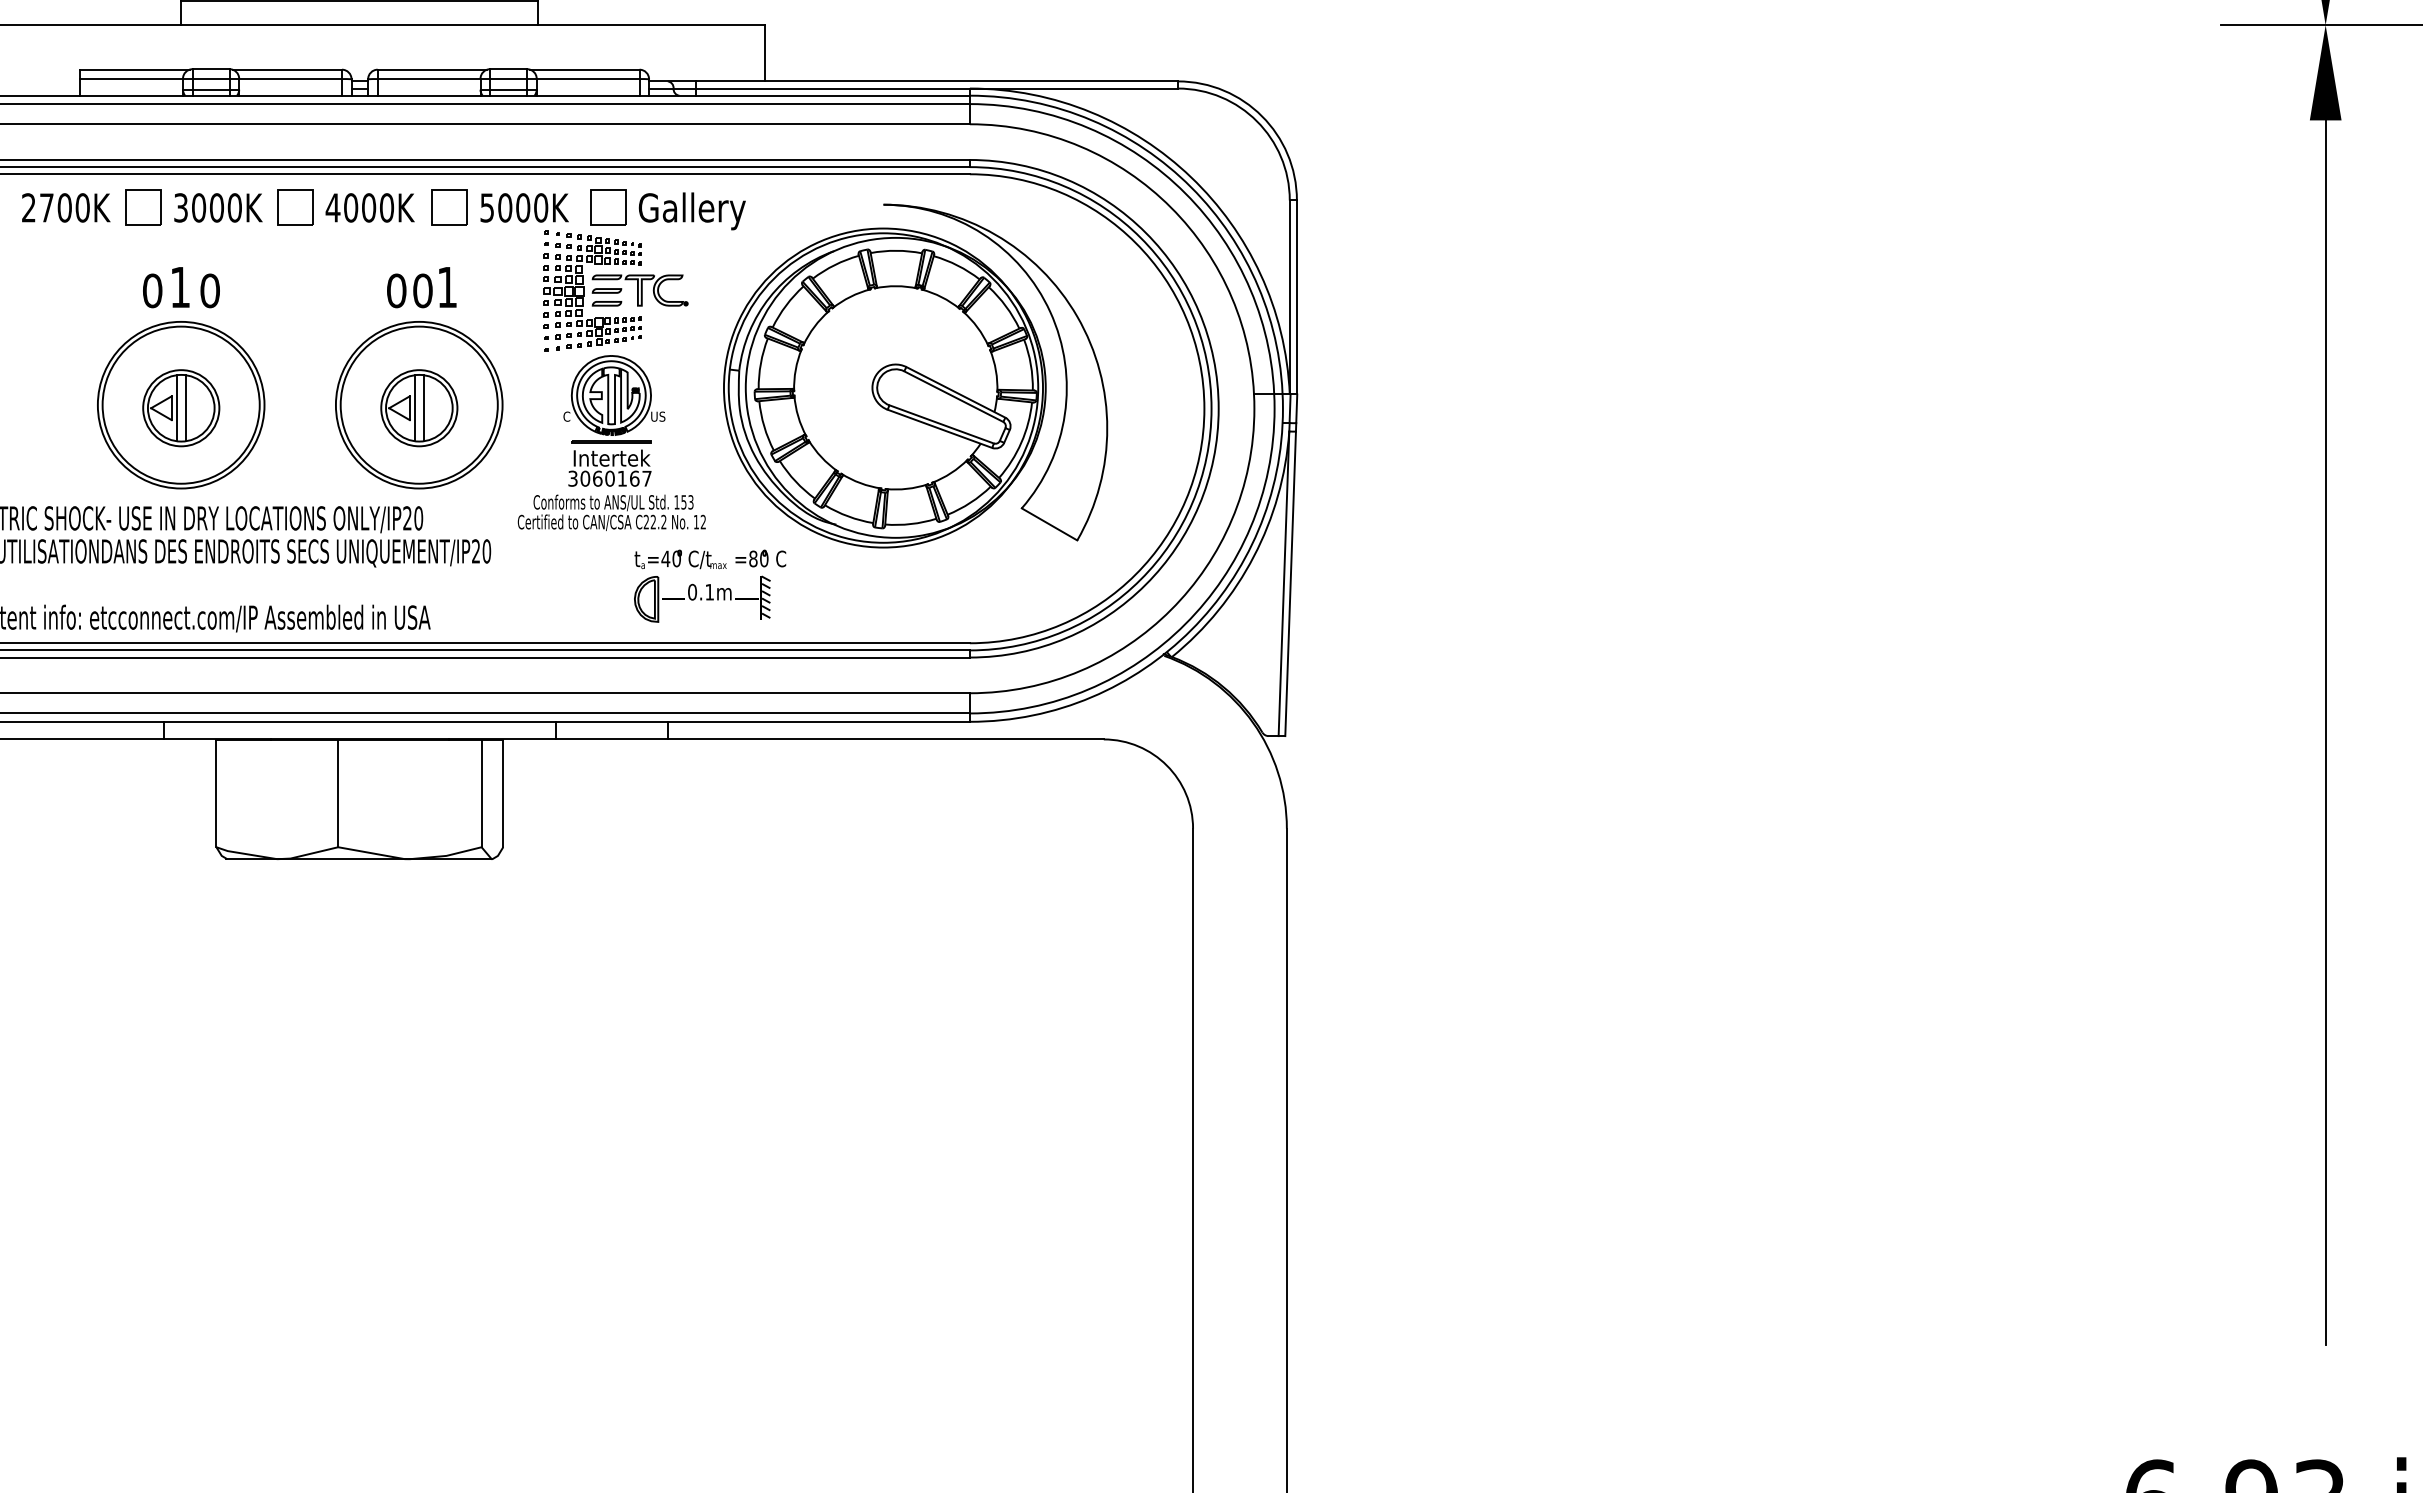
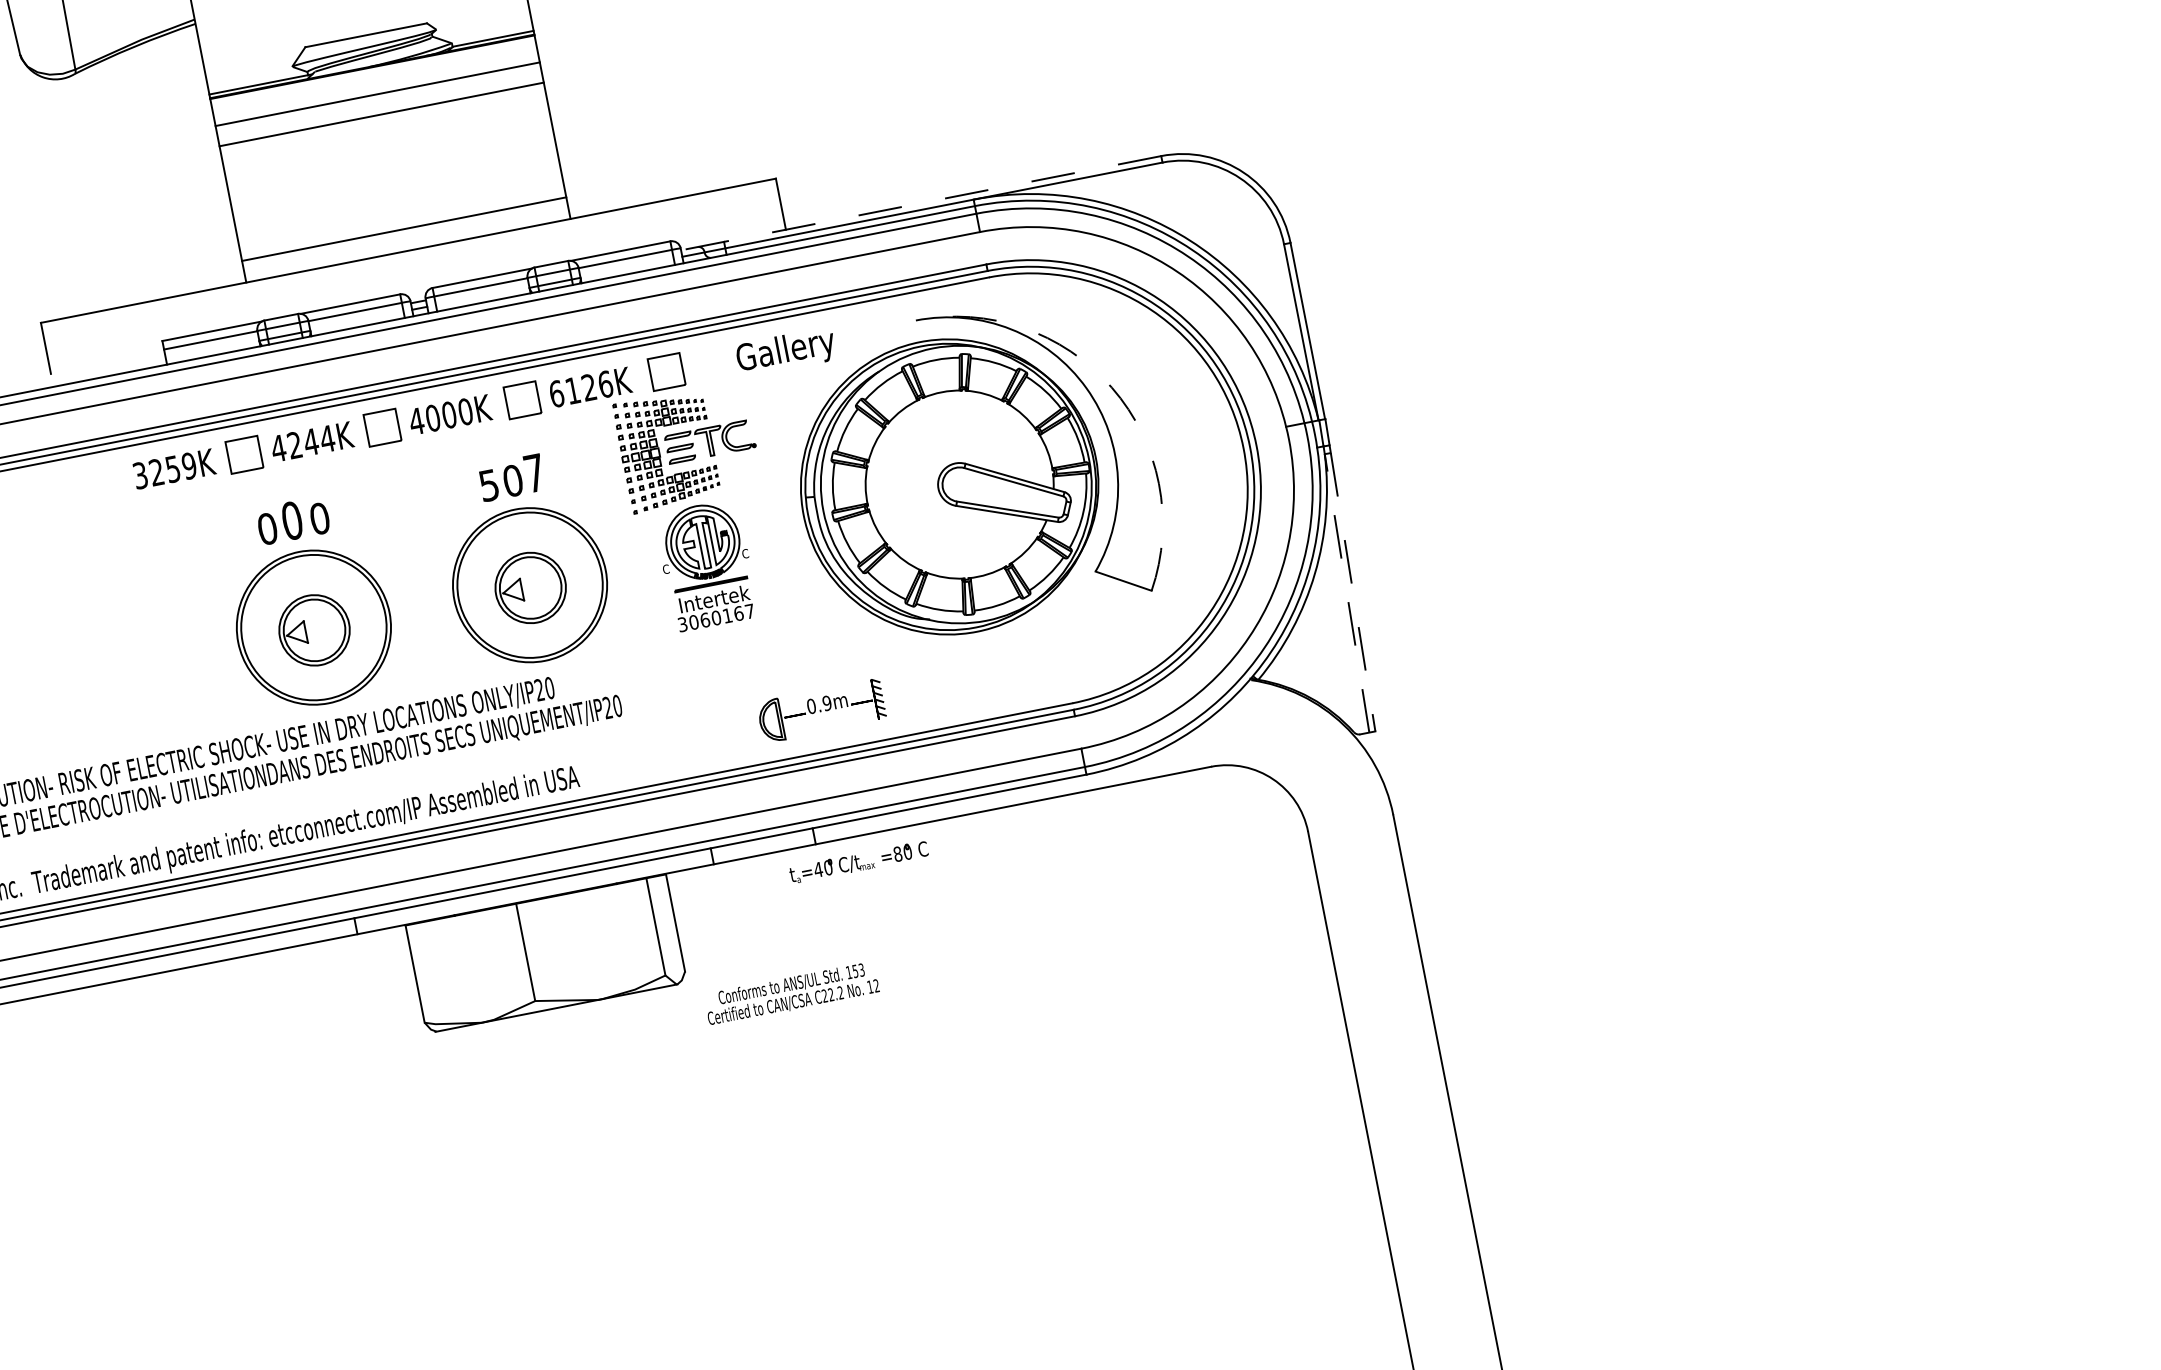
line: (912, 81) -> (920, 203), solid -> dashed
text: (55, 207) -> (164, 470), 2700K -> 3259K
text: (207, 207) -> (302, 443), 3000K -> 4244K
text: (514, 207) -> (581, 388), 5000K -> 6126K
text: (691, 211) -> (785, 352), moved
text: (180, 287) -> (292, 520), 1 -> 0
text: (447, 287) -> (534, 473), 1 -> 7
text: (396, 290) -> (488, 485), 0 -> 5
arc: (1077, 316) -> (1111, 387), solid -> dashed
line: (176, 408) -> (310, 631), removed
line: (186, 408) -> (319, 629), removed
line: (414, 408) -> (526, 589), removed
line: (424, 408) -> (535, 587), removed
text: (657, 416) -> (748, 553), US -> C
text: (611, 512) -> (791, 993), moved
part: (710, 559) -> (859, 862), moved
line: (1283, 583) -> (1346, 593), solid -> dashed
line: (1290, 584) -> (1353, 592), solid -> dashed
text: (709, 591) -> (826, 702), 0.1m -> 0.9m

